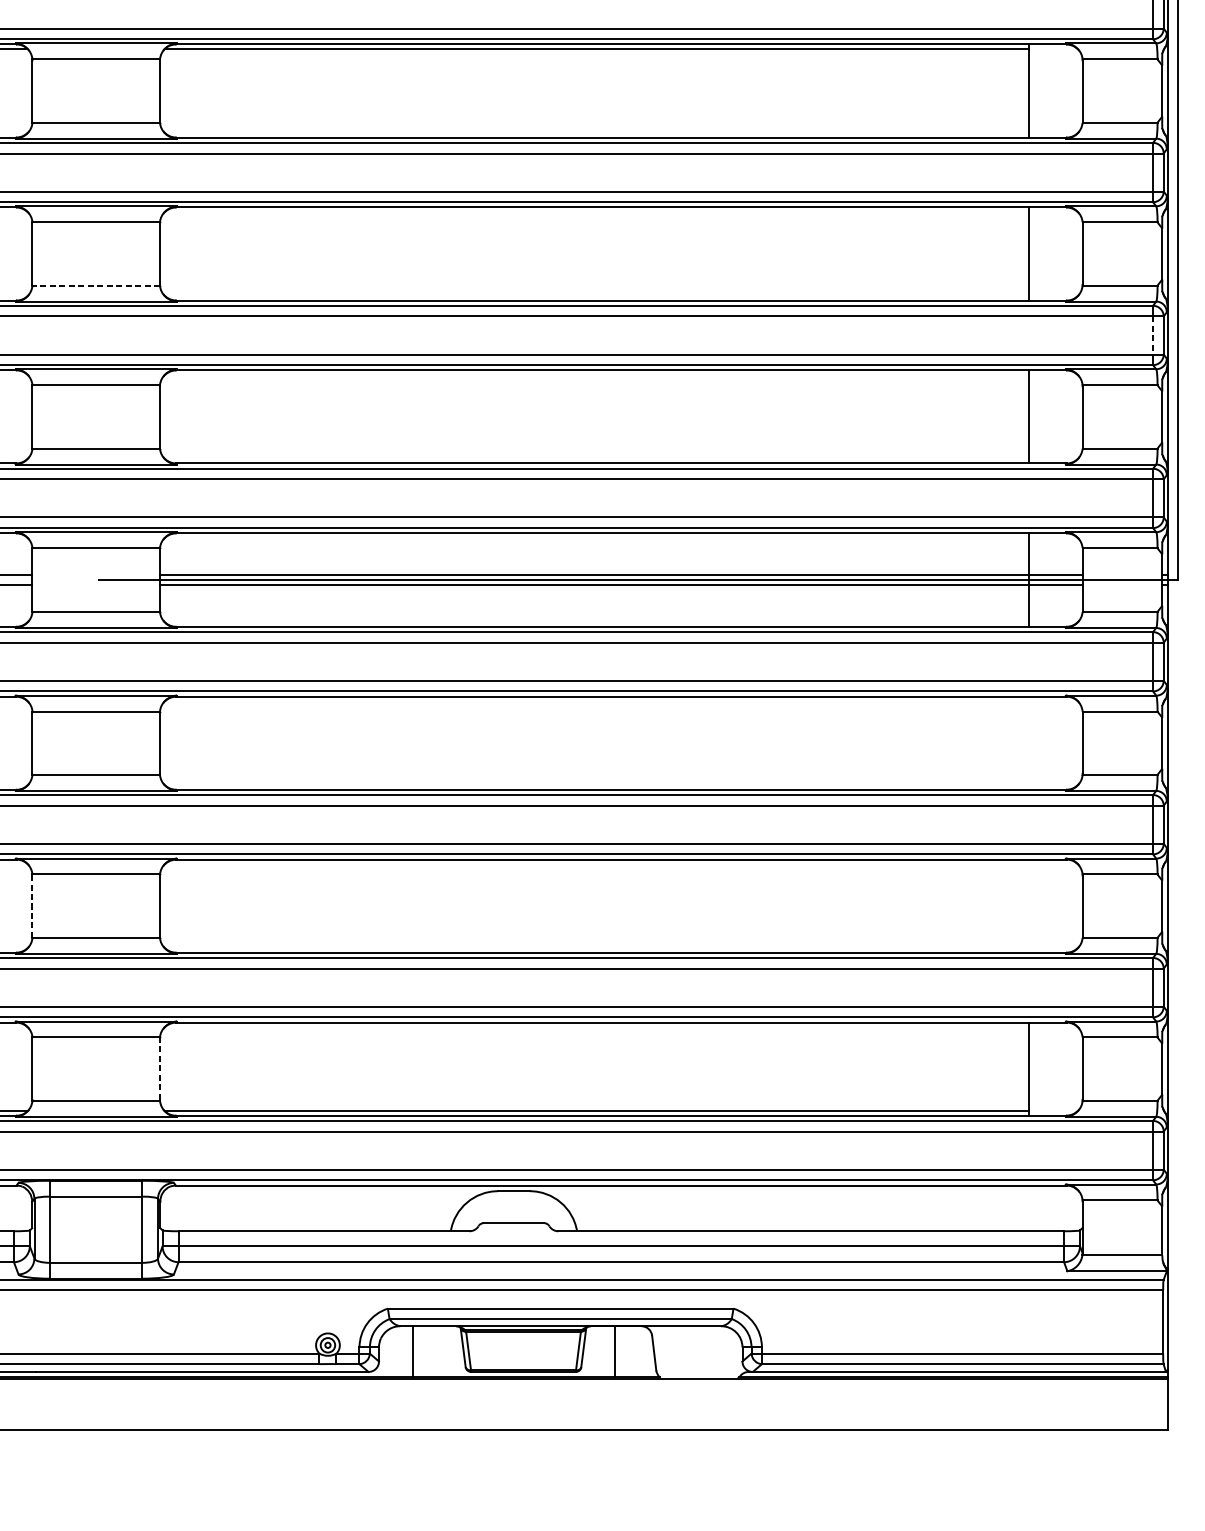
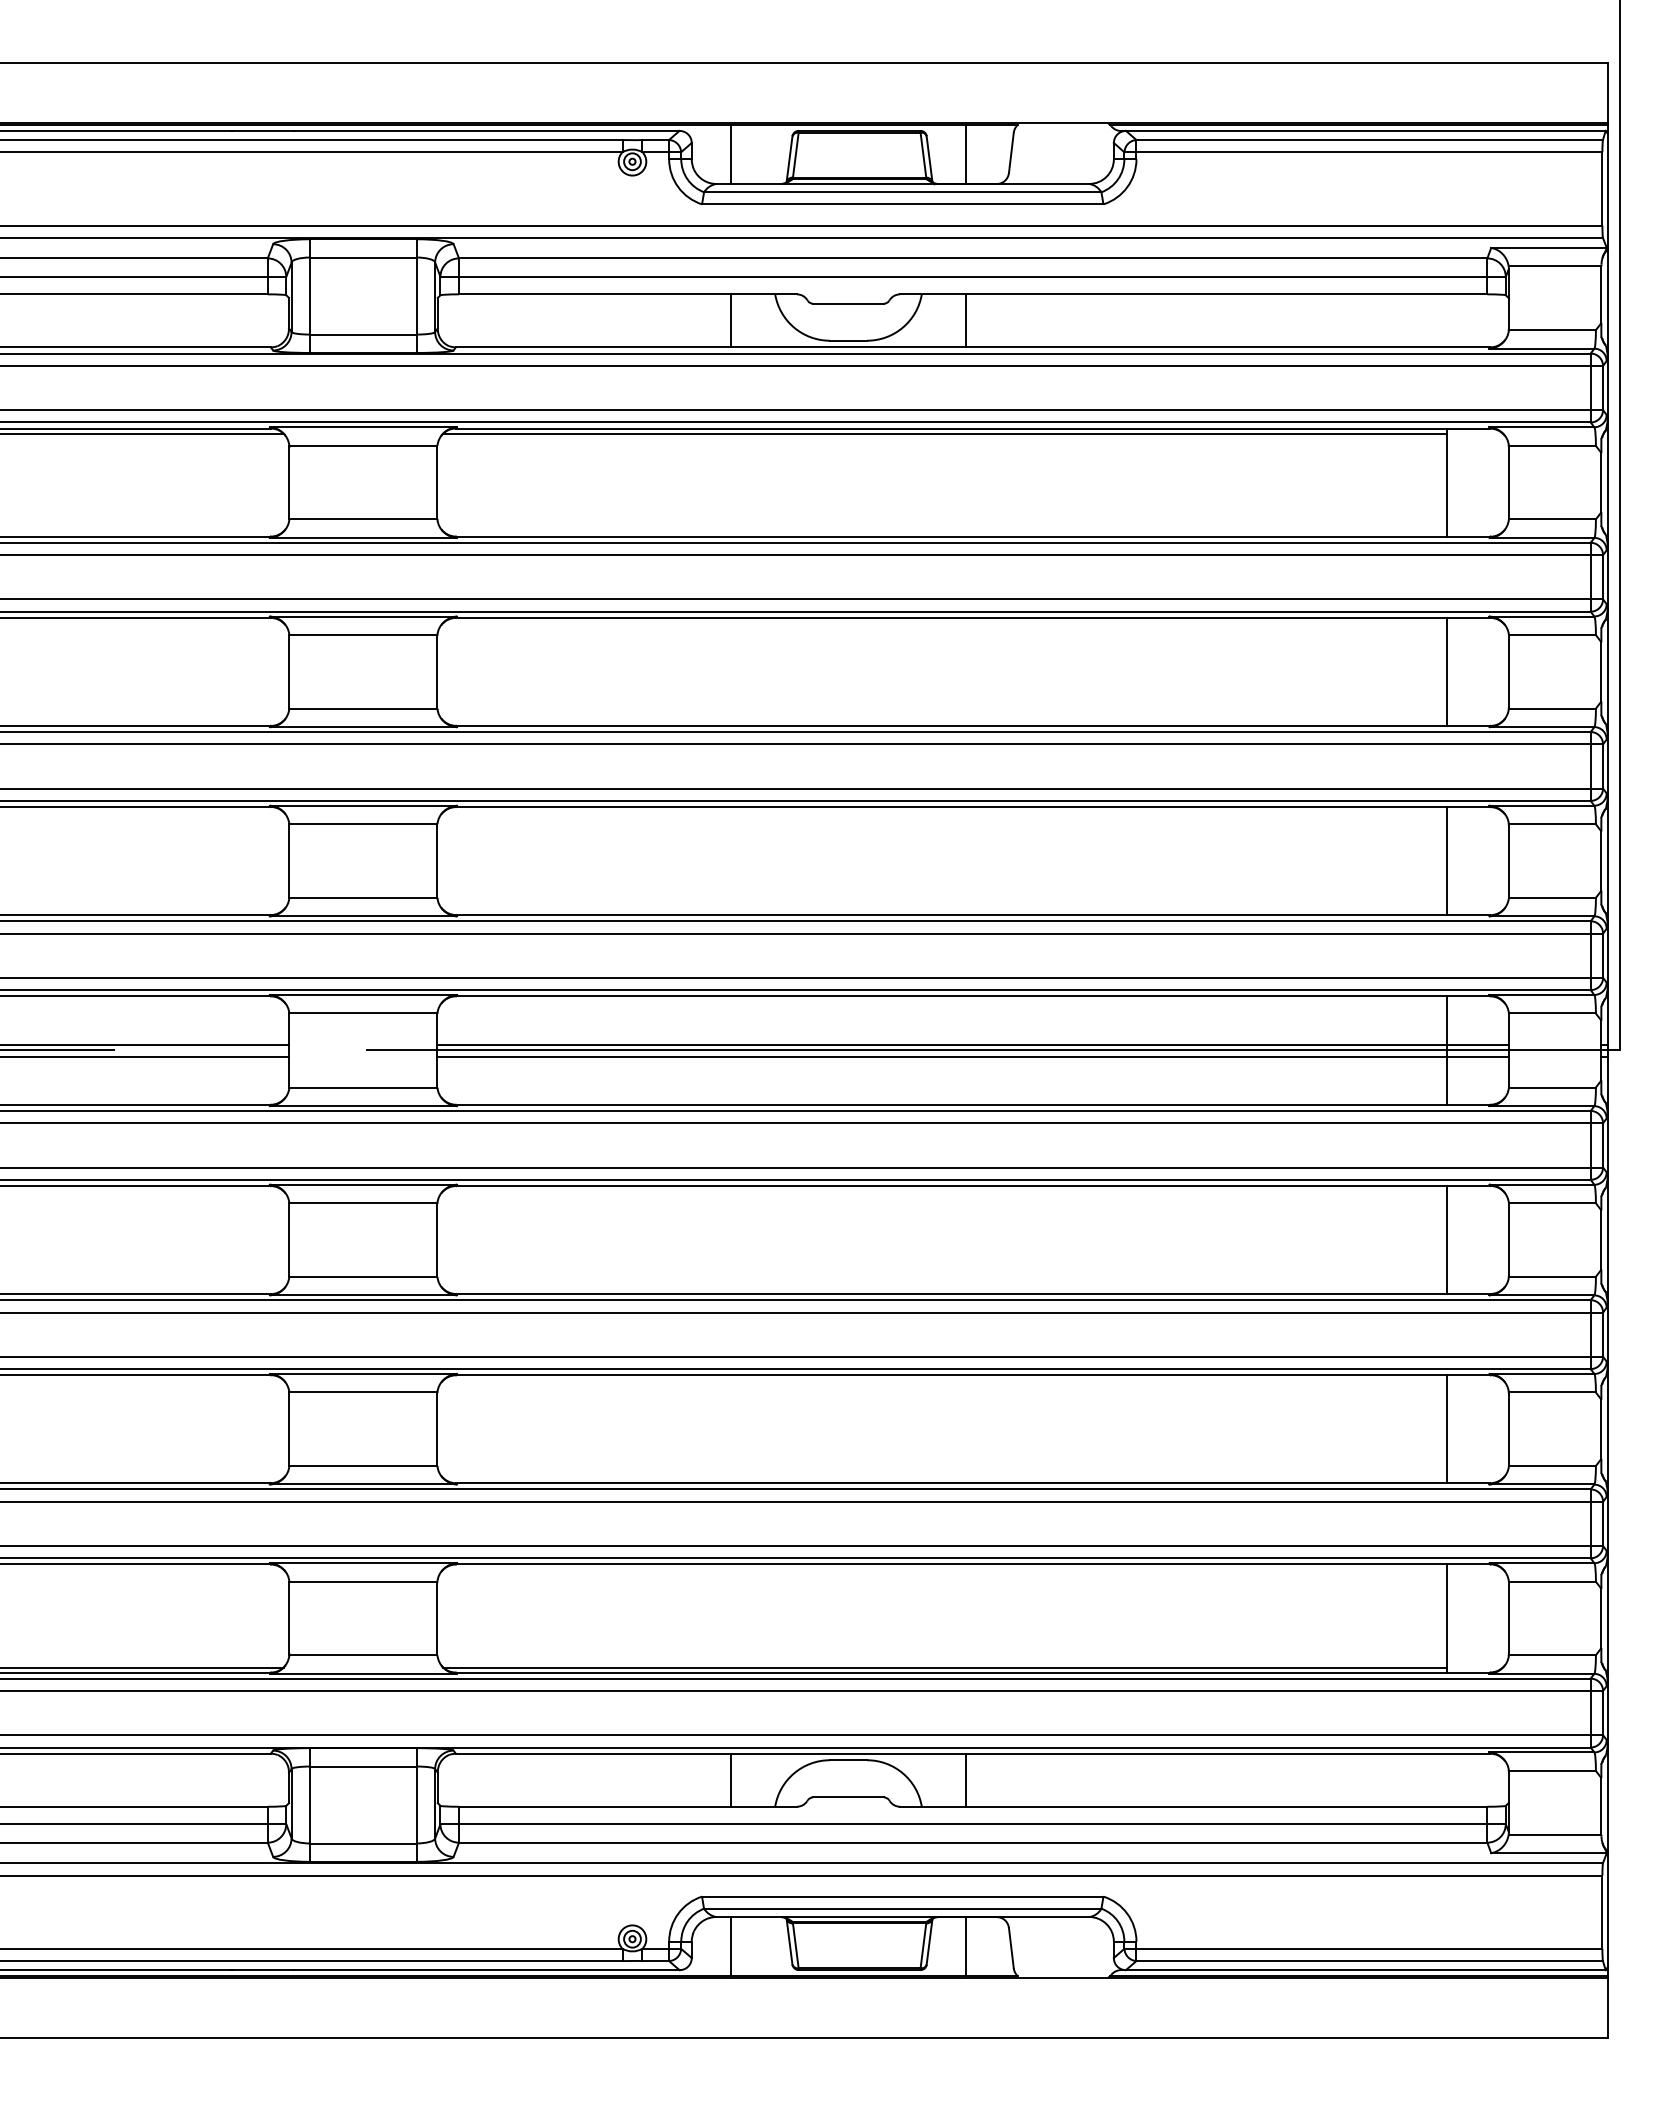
line: (95, 285) -> (362, 708), dashed -> solid
line: (1152, 335) -> (1590, 766), dashed -> solid
line: (1029, 743) -> (1447, 1240), added
line: (32, 906) -> (289, 1429), dashed -> solid
line: (1029, 906) -> (1447, 1429), added
line: (160, 1068) -> (437, 1617), dashed -> solid
line: (413, 1207) -> (731, 1779), added
line: (614, 1207) -> (965, 1779), added

